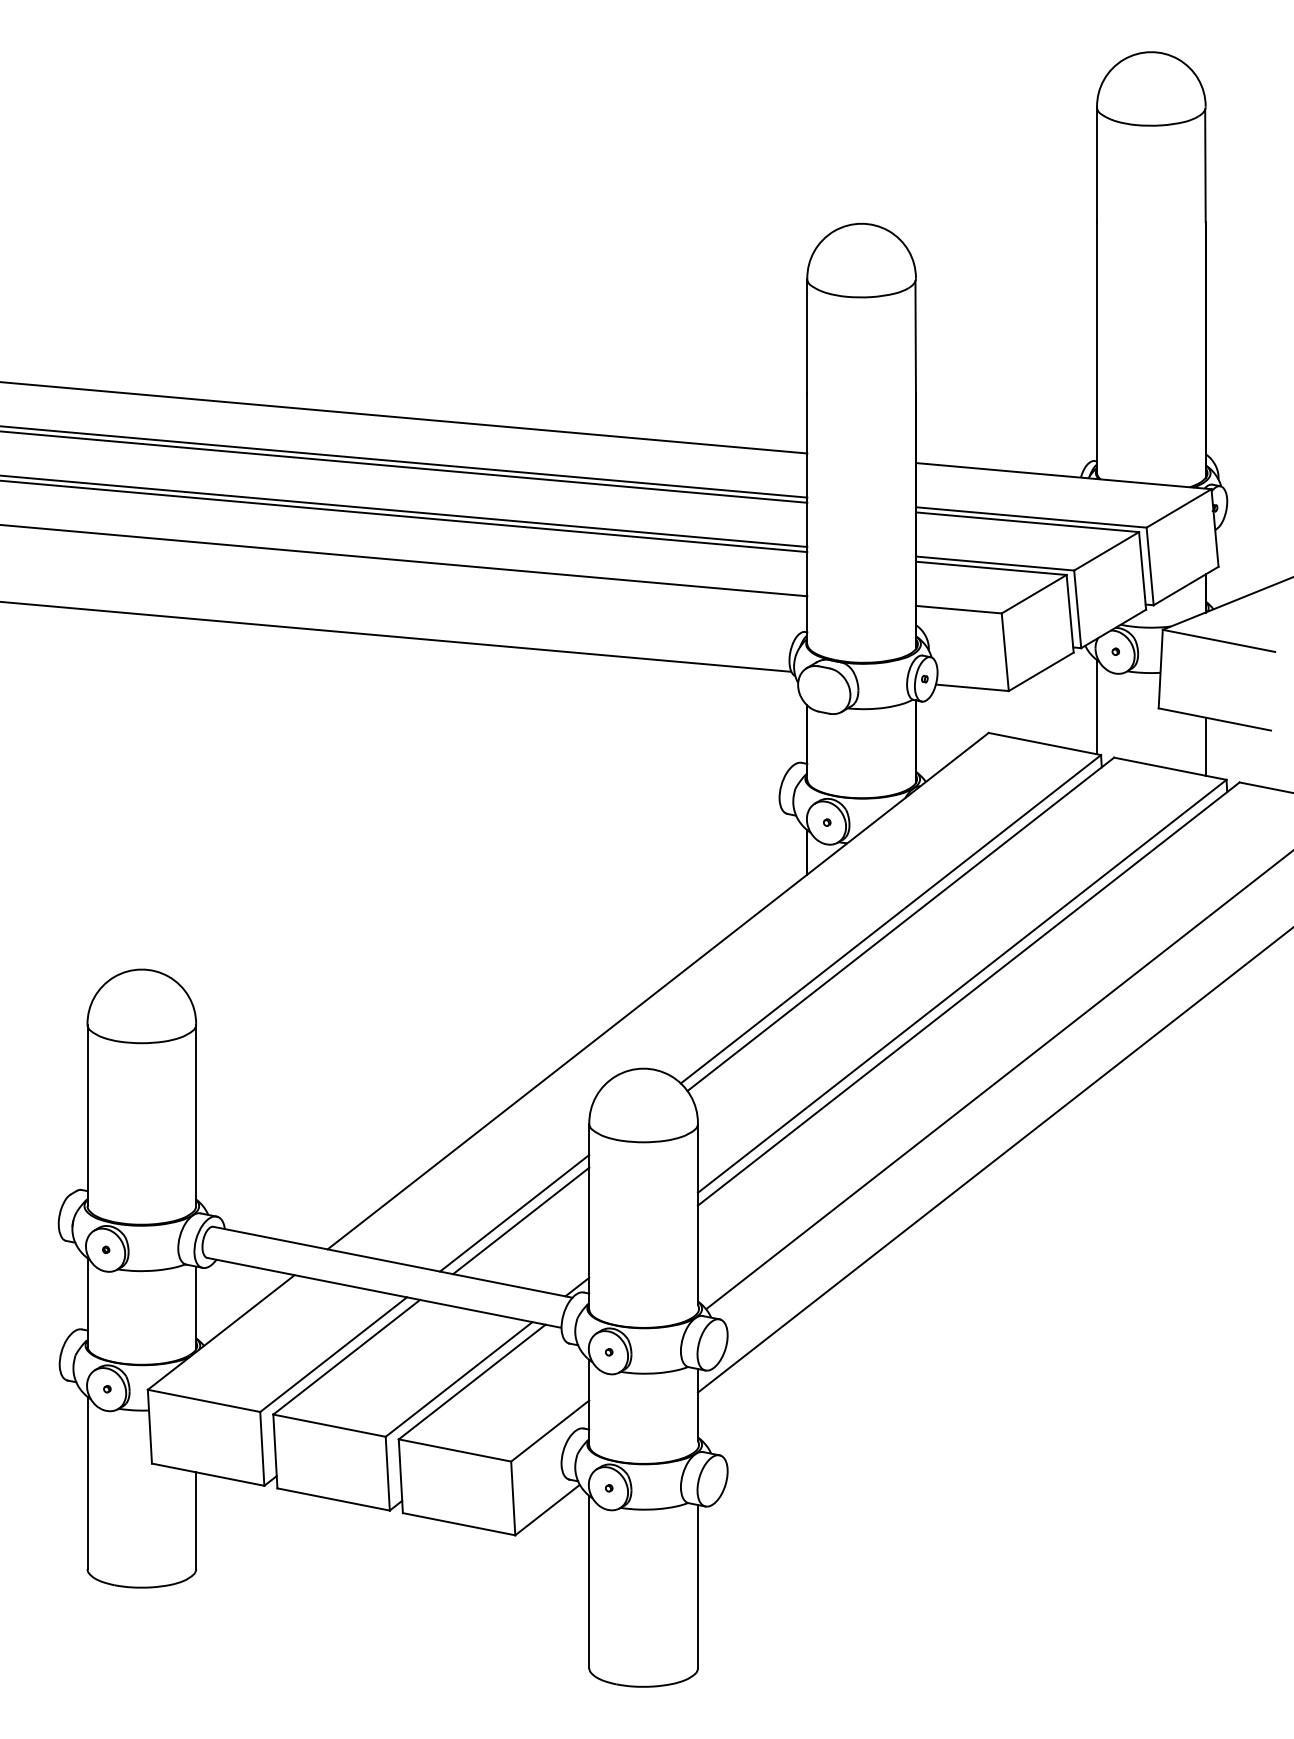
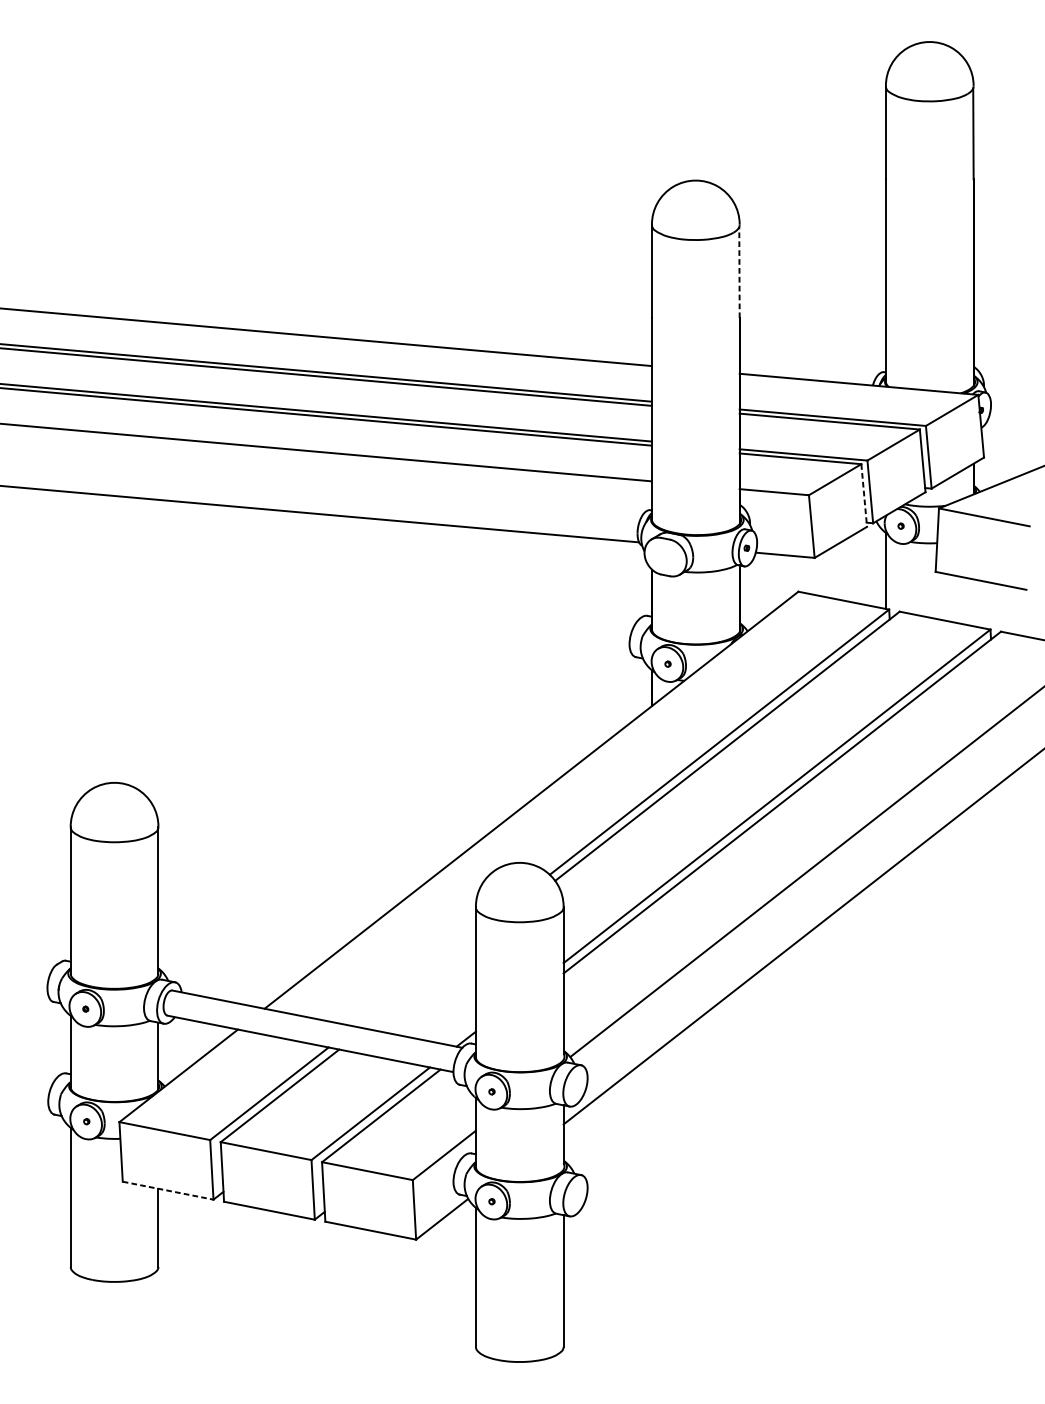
line: (915, 337) -> (739, 272), solid -> dashed
line: (1070, 613) -> (864, 495), solid -> dashed
line: (1205, 746) -> (973, 602), removed
line: (514, 1212) -> (415, 978), removed
line: (521, 1220) -> (421, 985), removed
line: (208, 1474) -> (168, 1190), solid -> dashed

